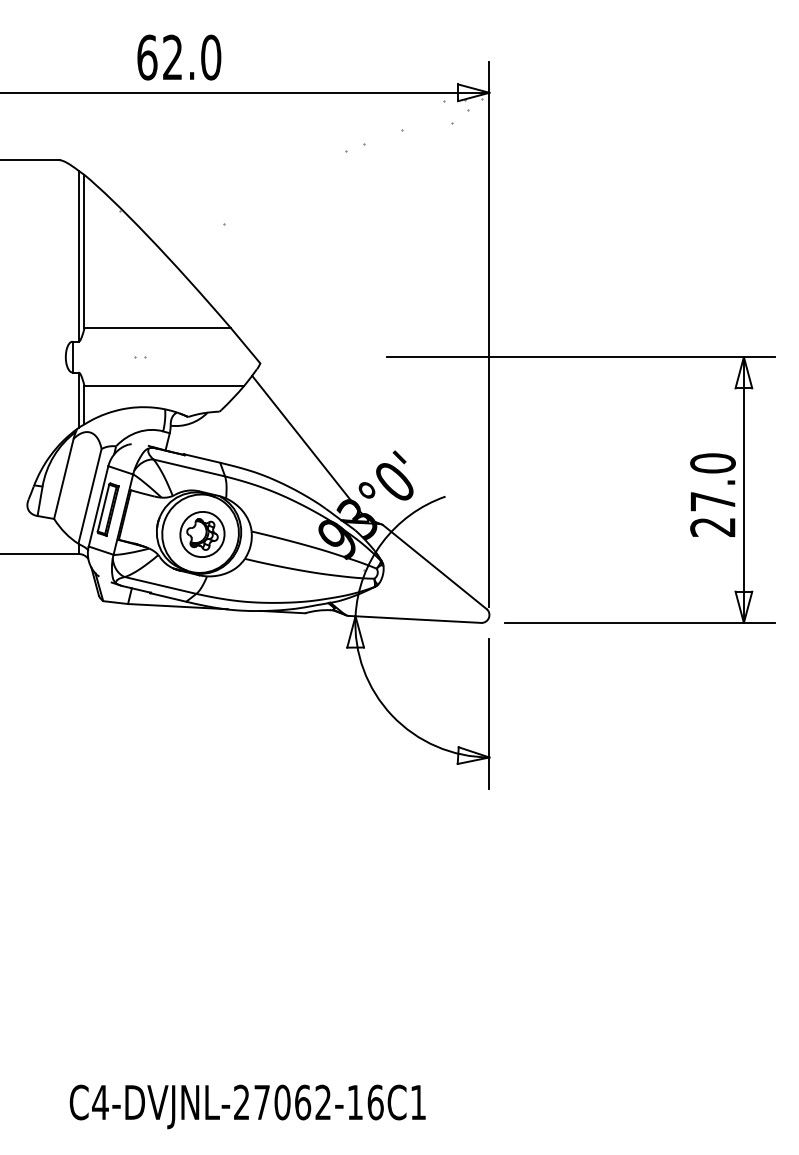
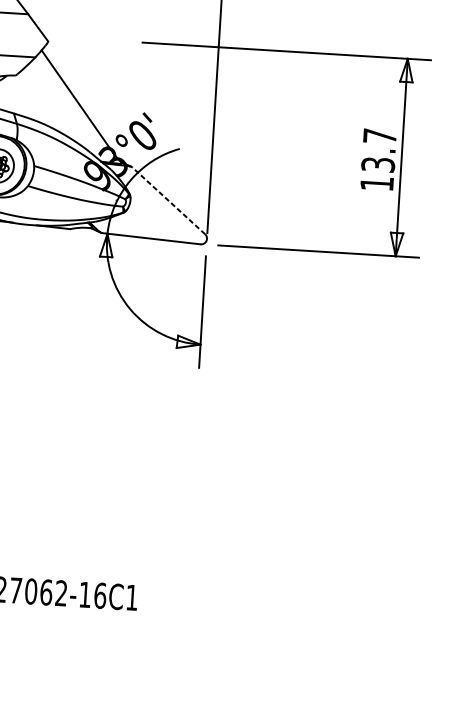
text: (712, 494) -> (378, 159), 27.0 -> 13.7
line: (434, 566) -> (168, 200), solid -> dashed

